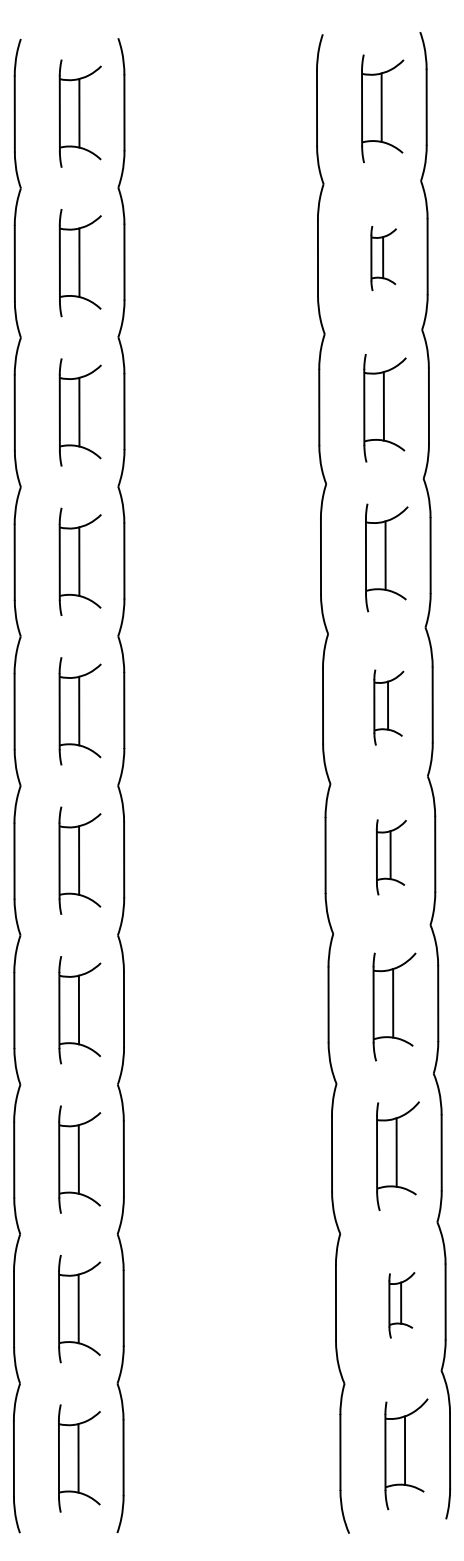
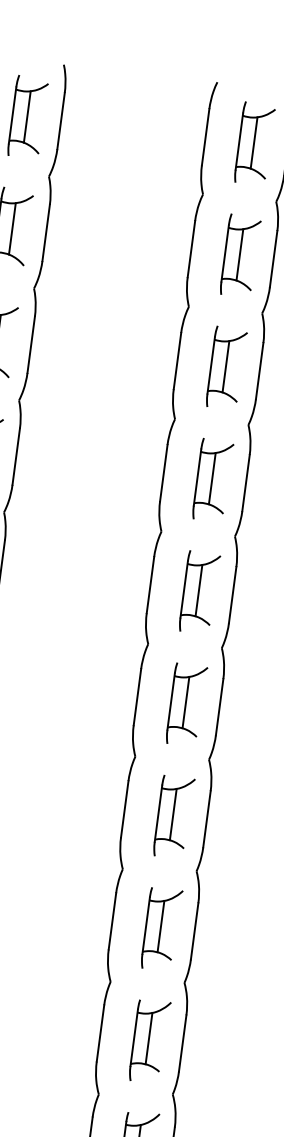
part: (383, 258) -> (240, 256), size x1.67
part: (388, 707) -> (199, 592), size x1.43
part: (391, 857) -> (186, 705), size x1.43
part: (401, 1305) -> (149, 1041), size x1.67

